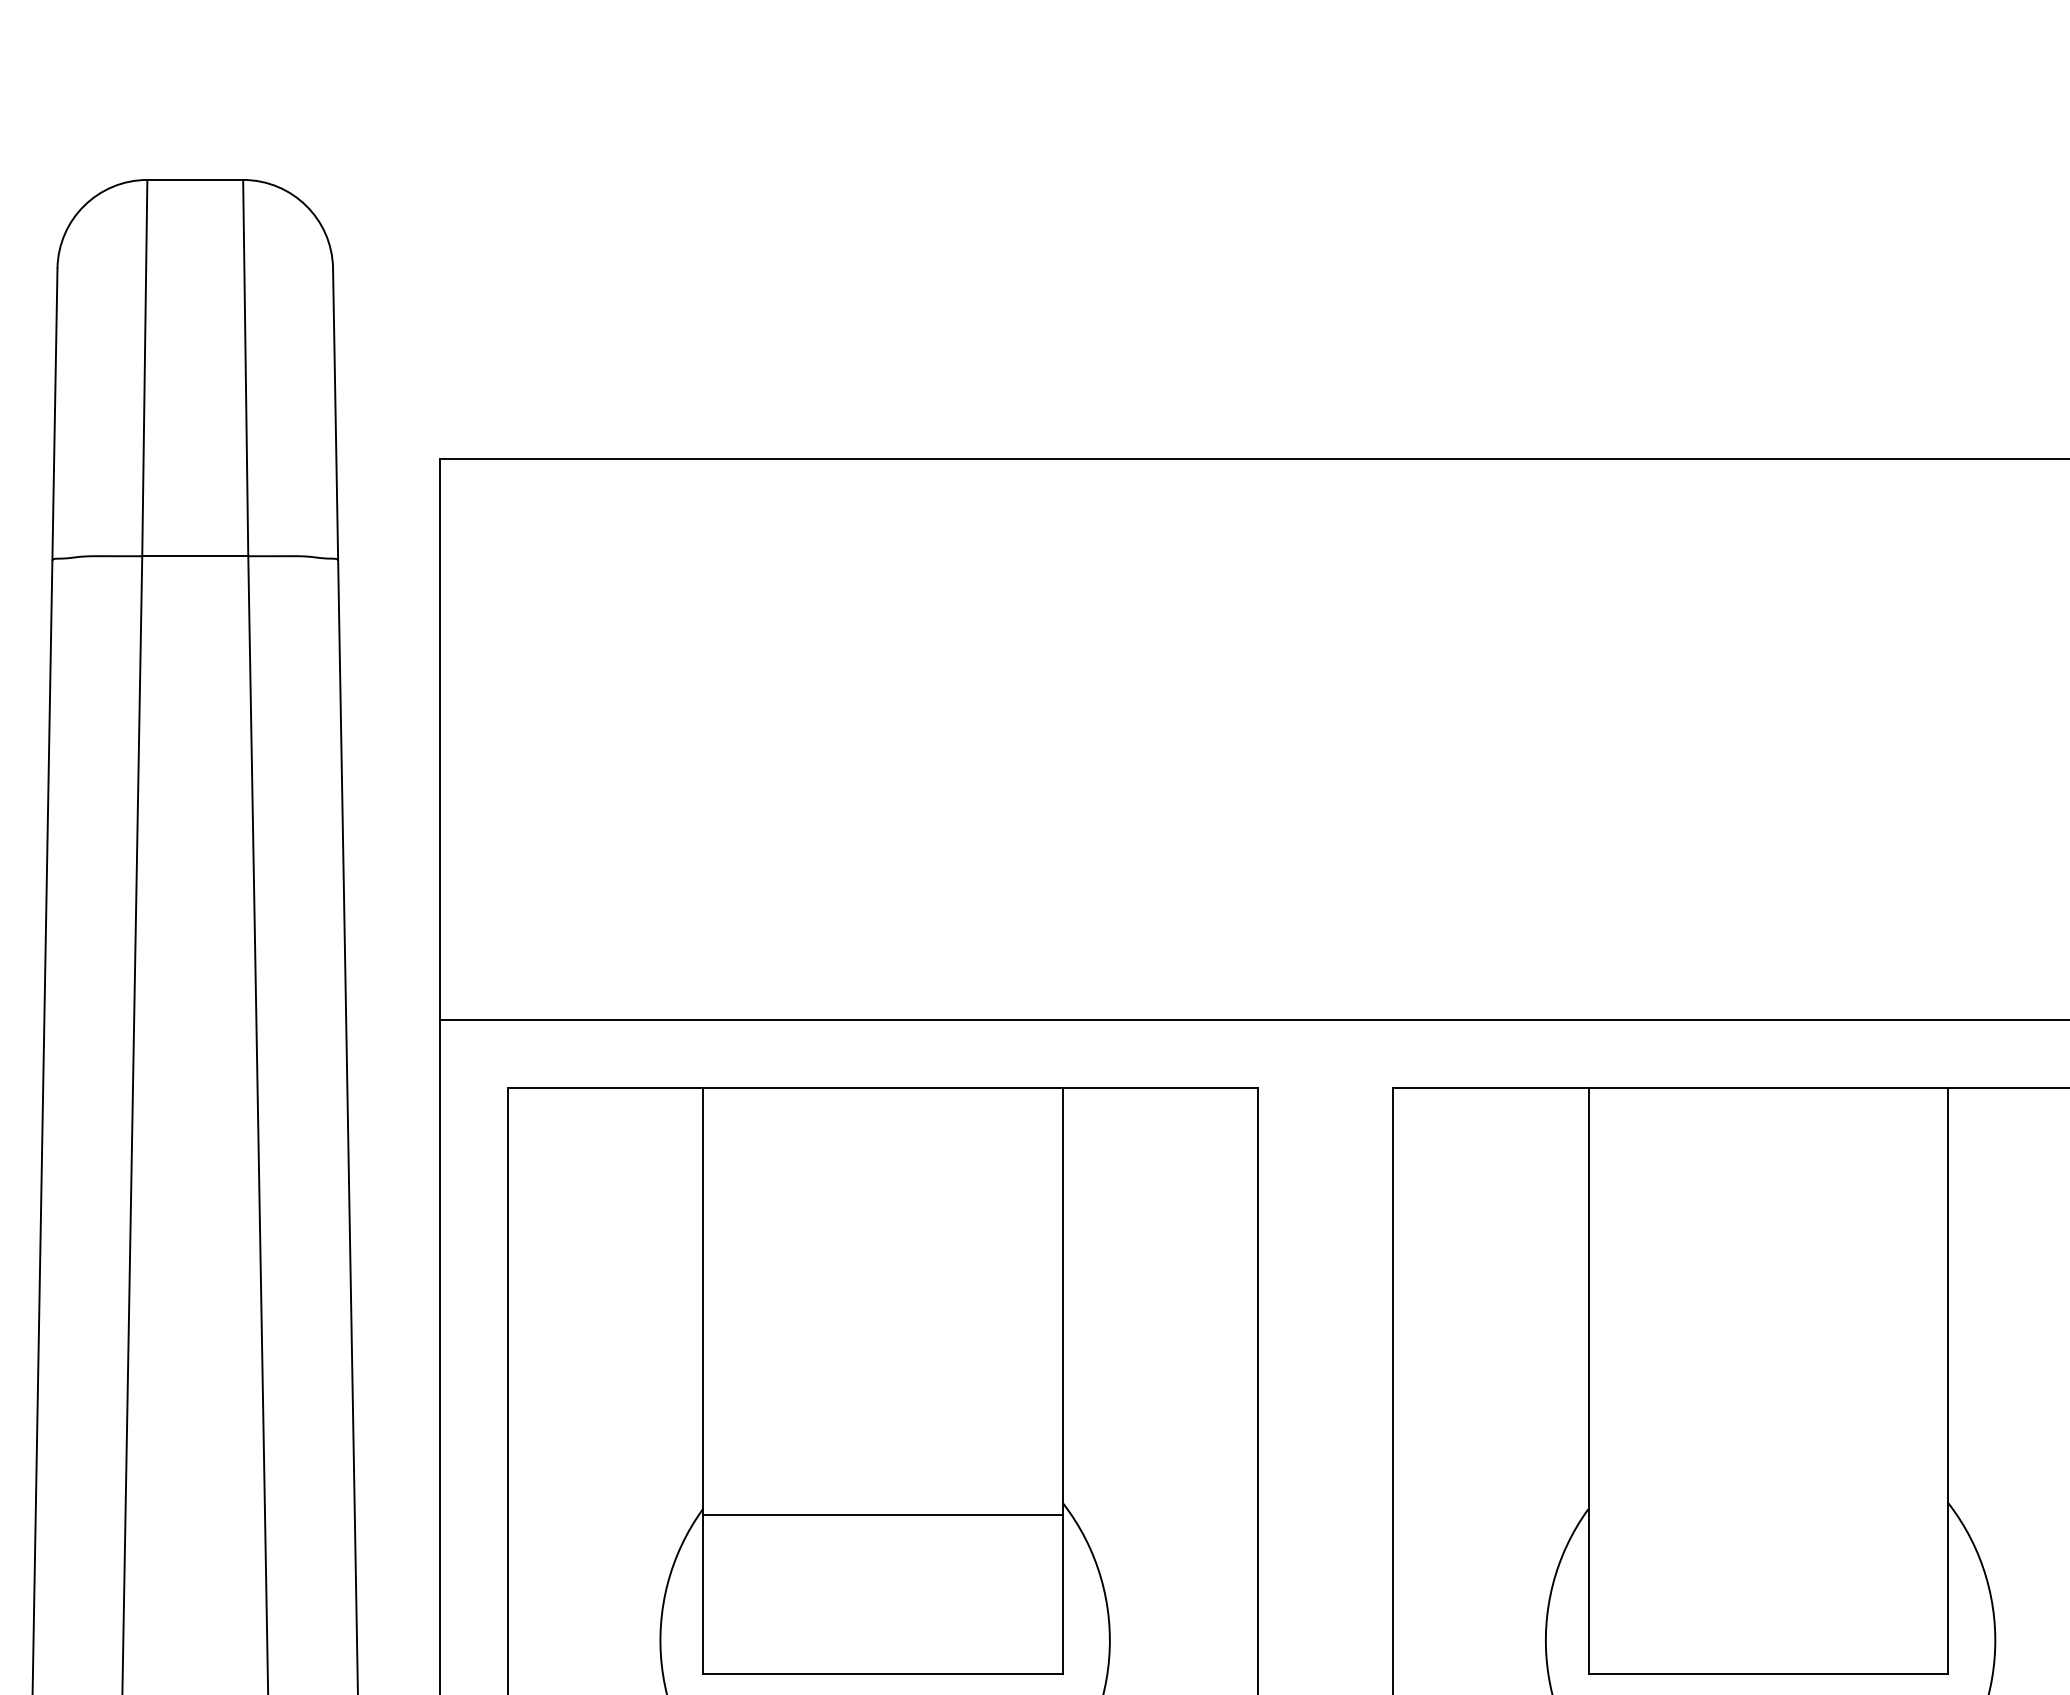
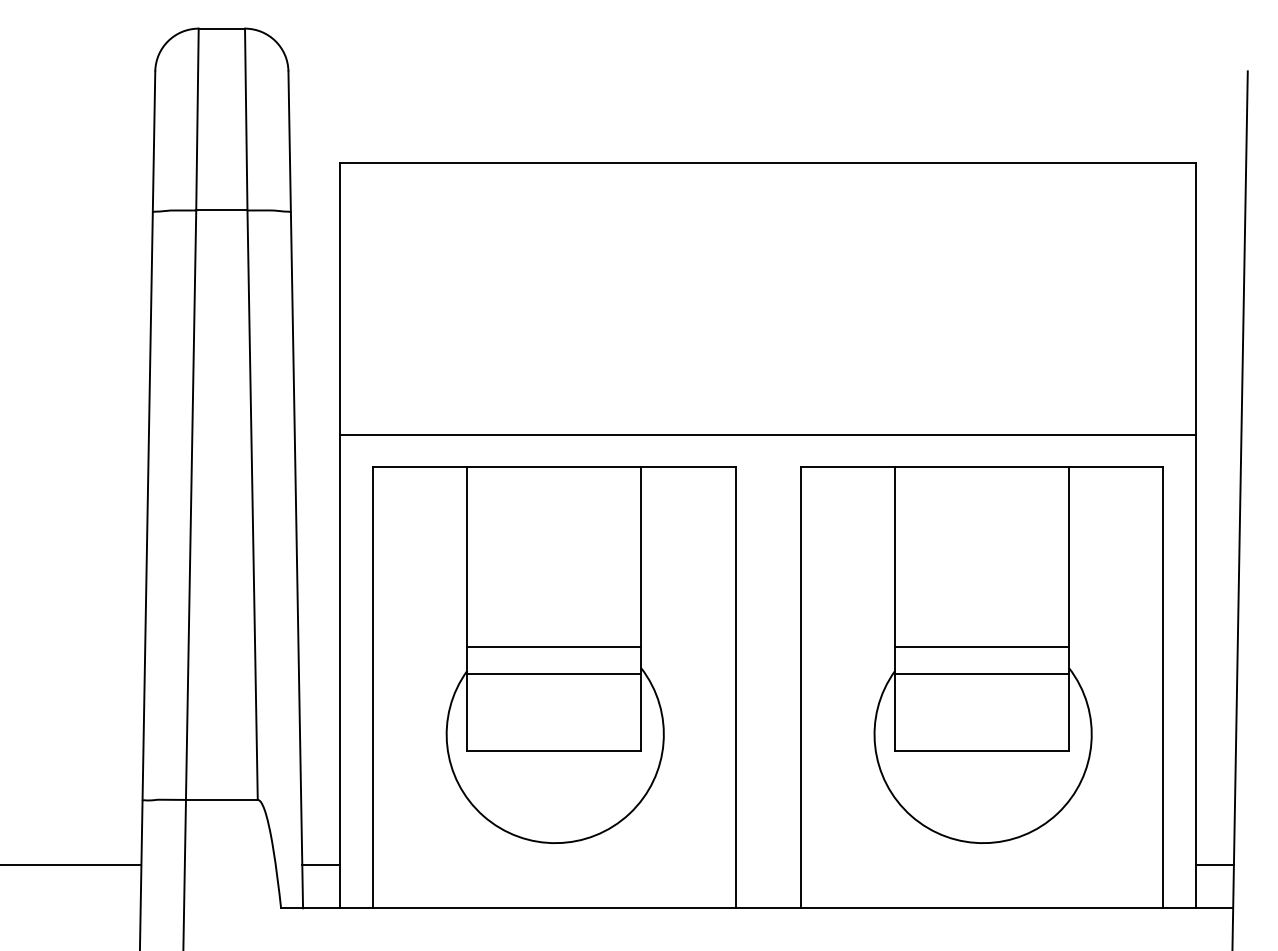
line: (883, 1460) -> (554, 647), added
line: (1767, 1460) -> (981, 647), added
line: (1767, 1514) -> (981, 673), added

